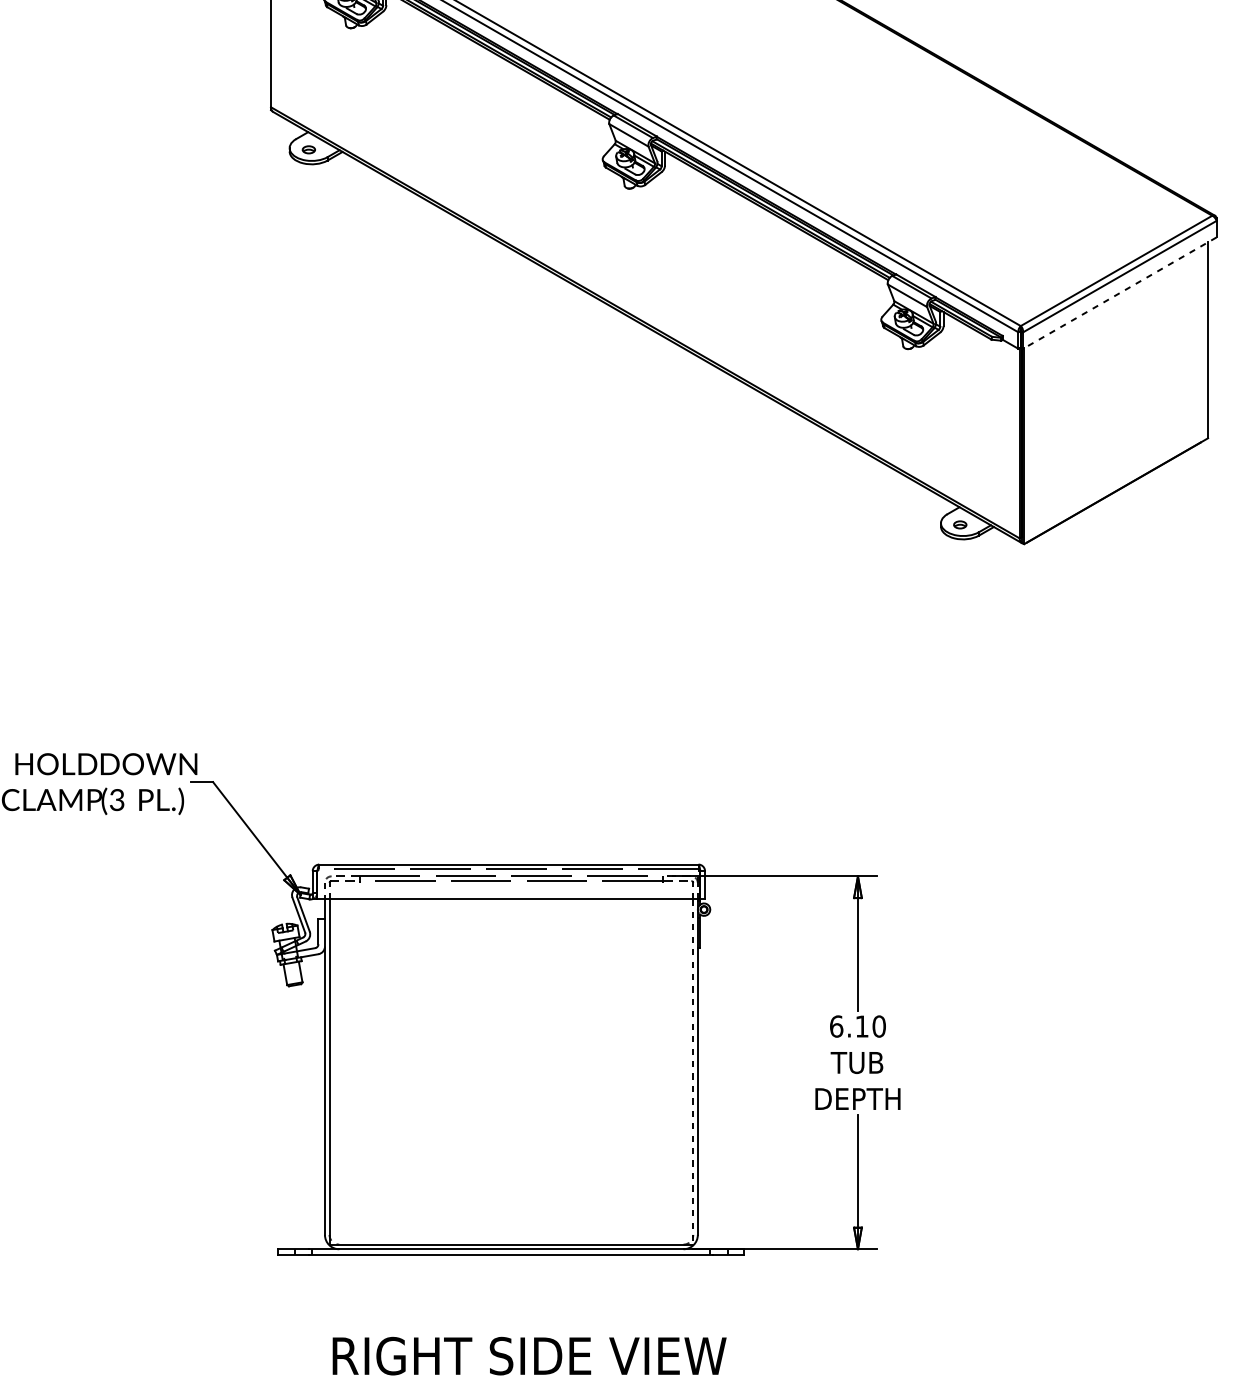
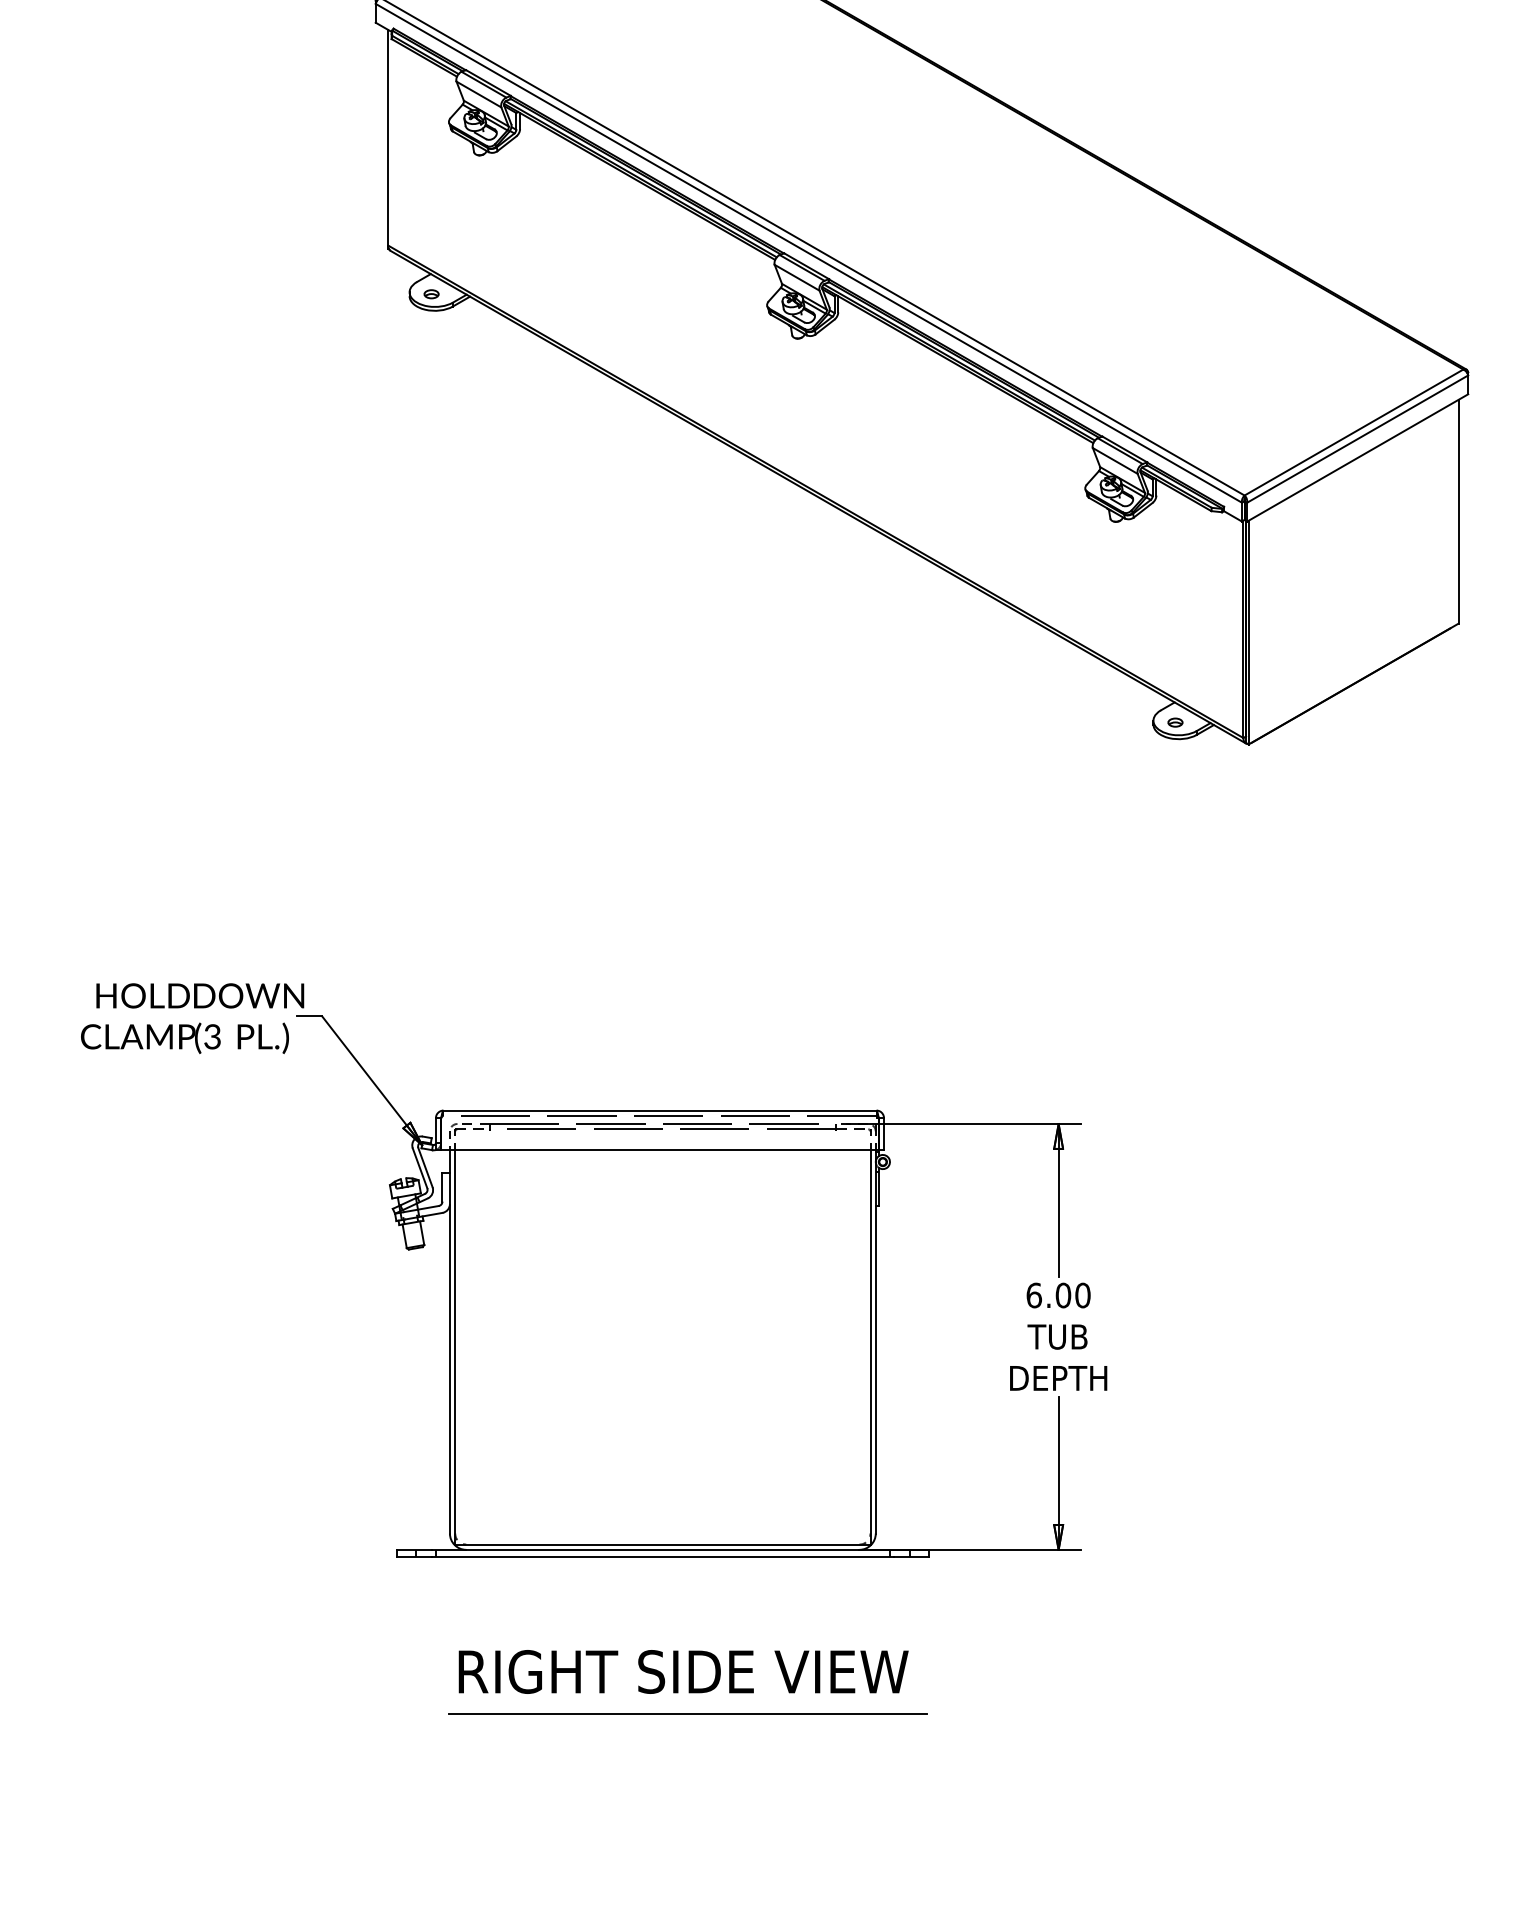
line: (1119, 293) -> (1357, 458), dashed -> solid
text: (862, 1026) -> (1063, 1295), 6.10 -> 6.00
line: (693, 1072) -> (870, 1347), dashed -> solid

